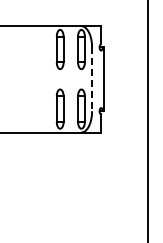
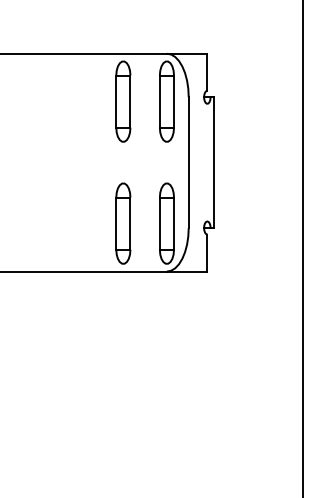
line: (92, 79) -> (189, 162), dashed -> solid

